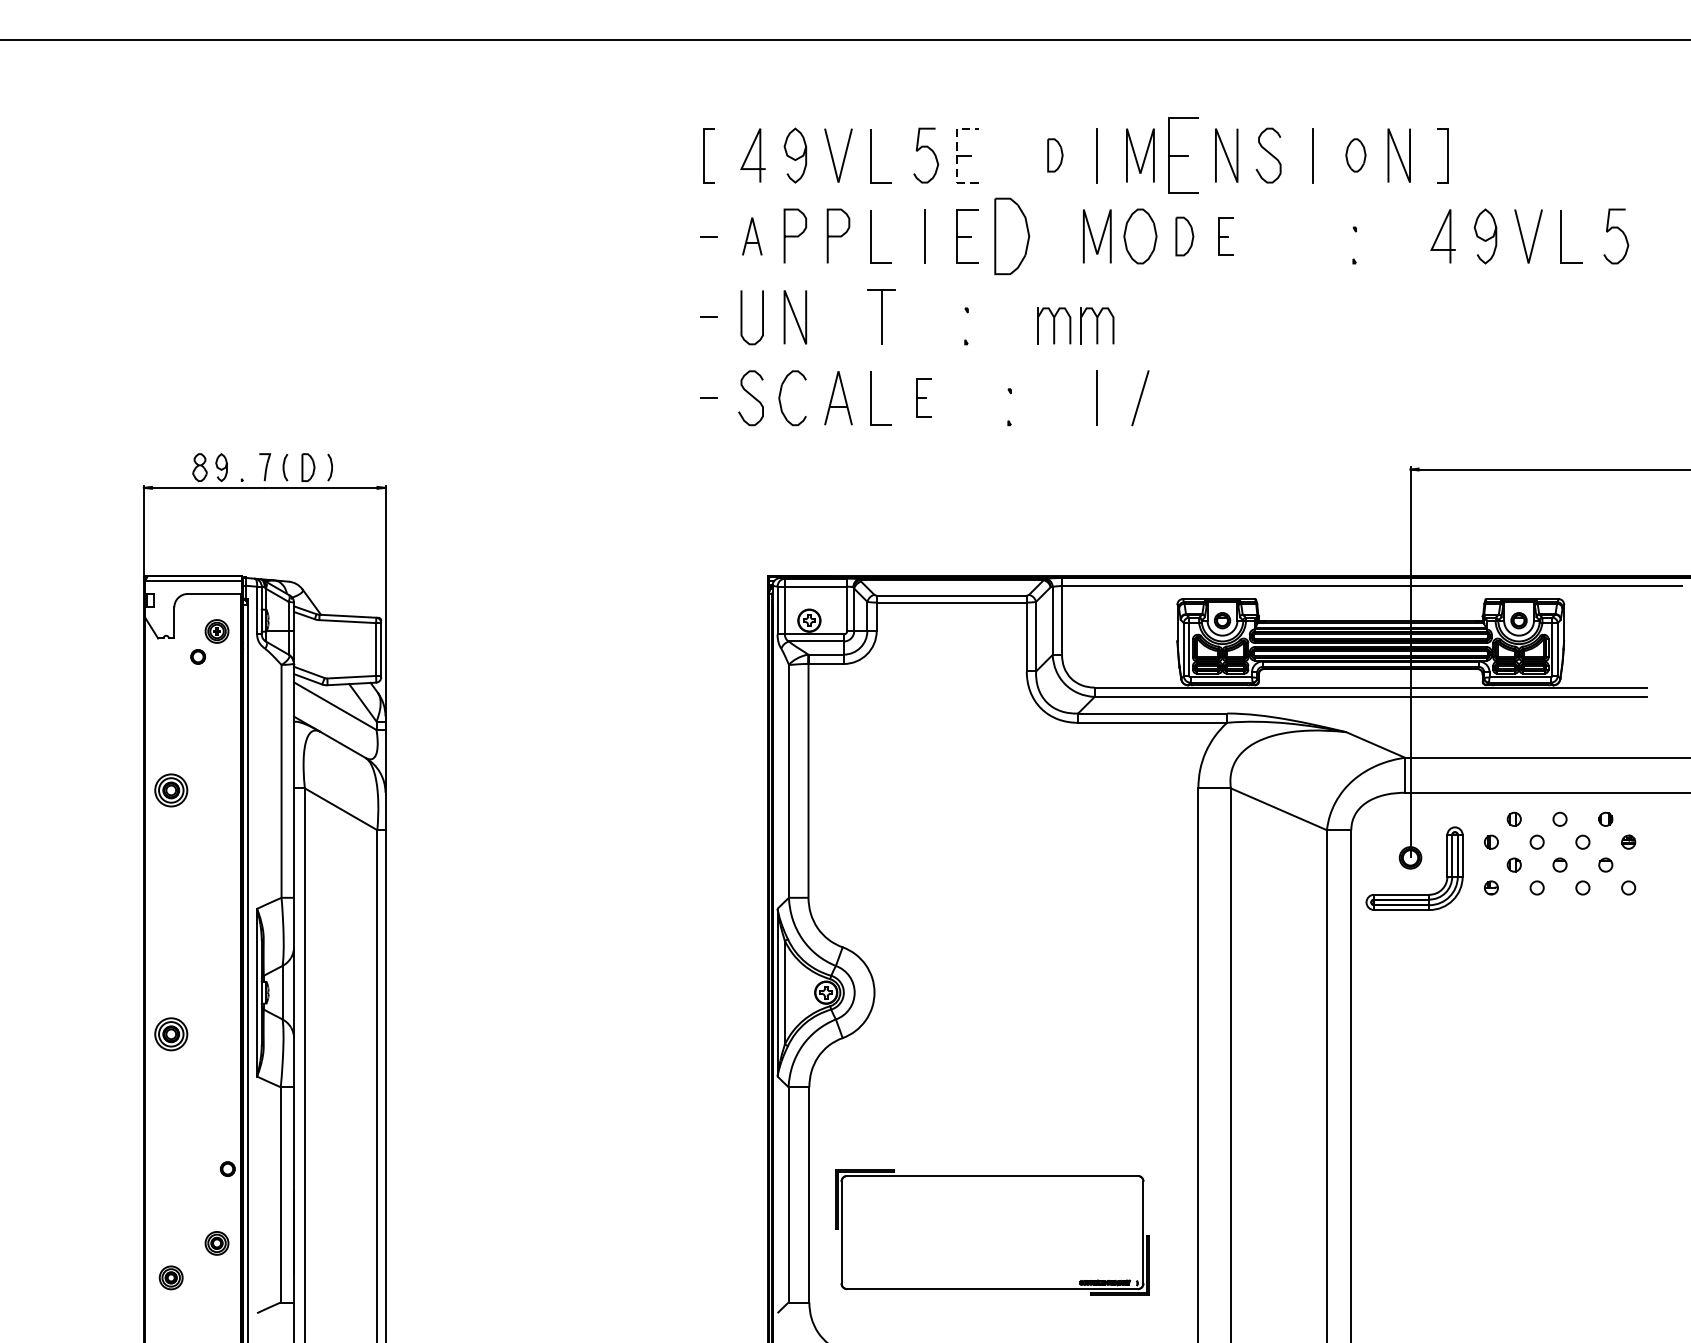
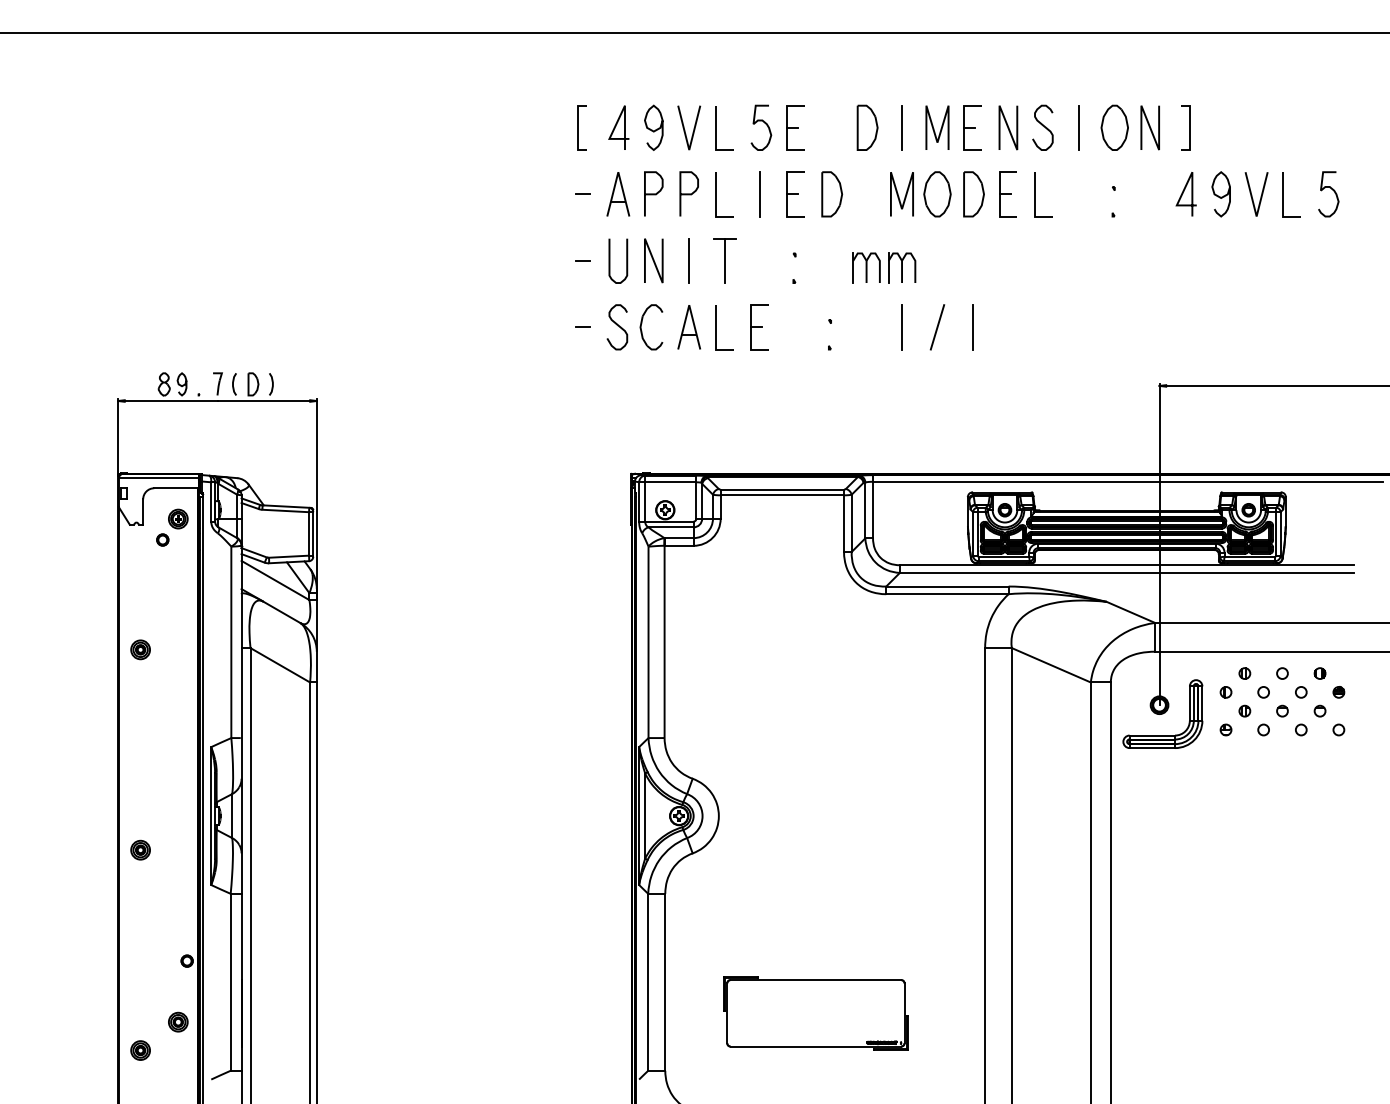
line: (956, 155) -> (786, 127), dashed -> solid
part: (1055, 155) -> (867, 127), size x1.67
part: (1183, 155) -> (972, 127), size x0.71
part: (1355, 155) -> (1114, 127), size x1.67
part: (752, 236) -> (618, 194), size x1.43
part: (1012, 236) -> (832, 194), size x0.71
part: (1184, 236) -> (973, 194), size x1.43
part: (1225, 236) -> (1007, 194), size x1.43
line: (1259, 236) -> (1035, 194), added
line: (838, 316) -> (689, 260), added
part: (923, 398) -> (759, 327), size x1.43
line: (1183, 398) -> (972, 327), added
part: (171, 790) -> (140, 649), size x0.71
part: (171, 1033) -> (140, 849), size x0.71
part: (992, 1232) -> (815, 1013), size x0.71

